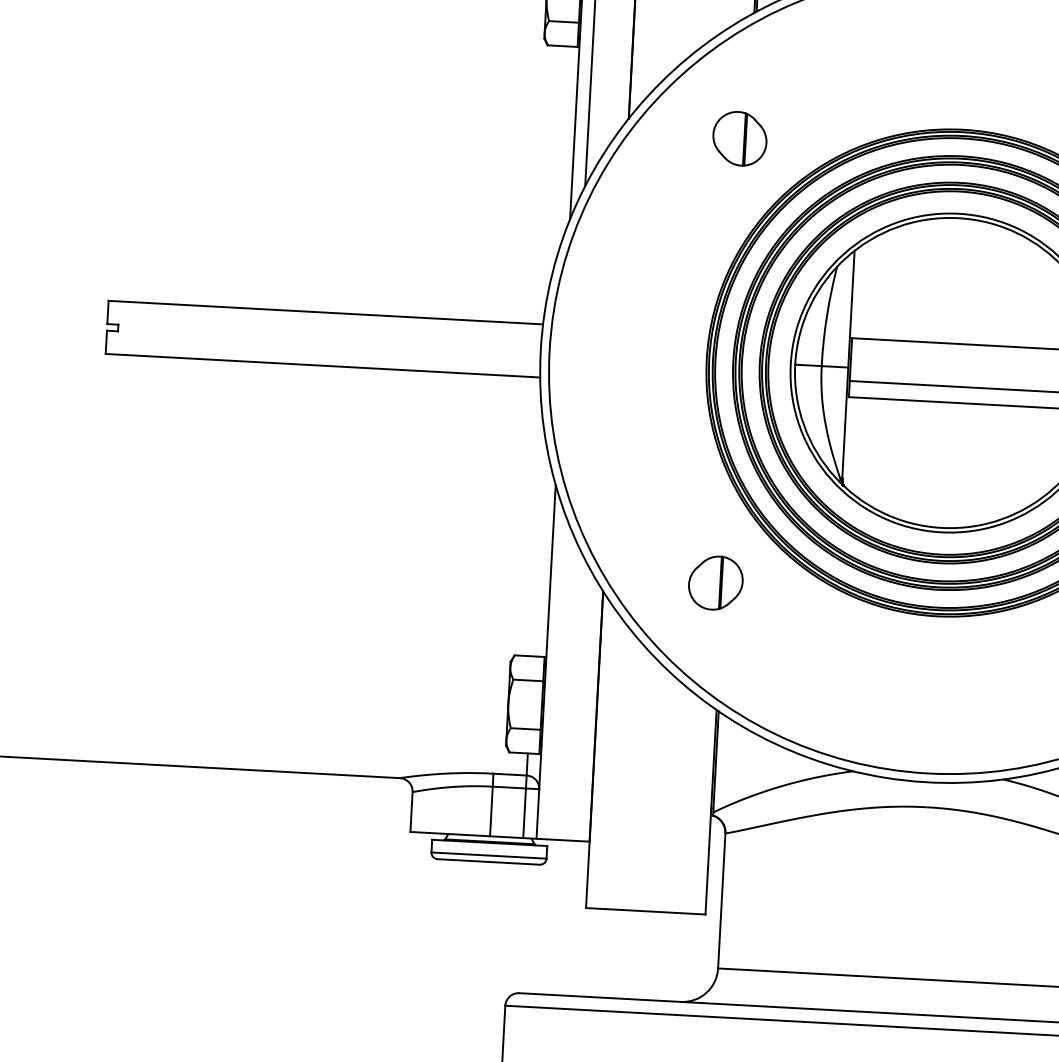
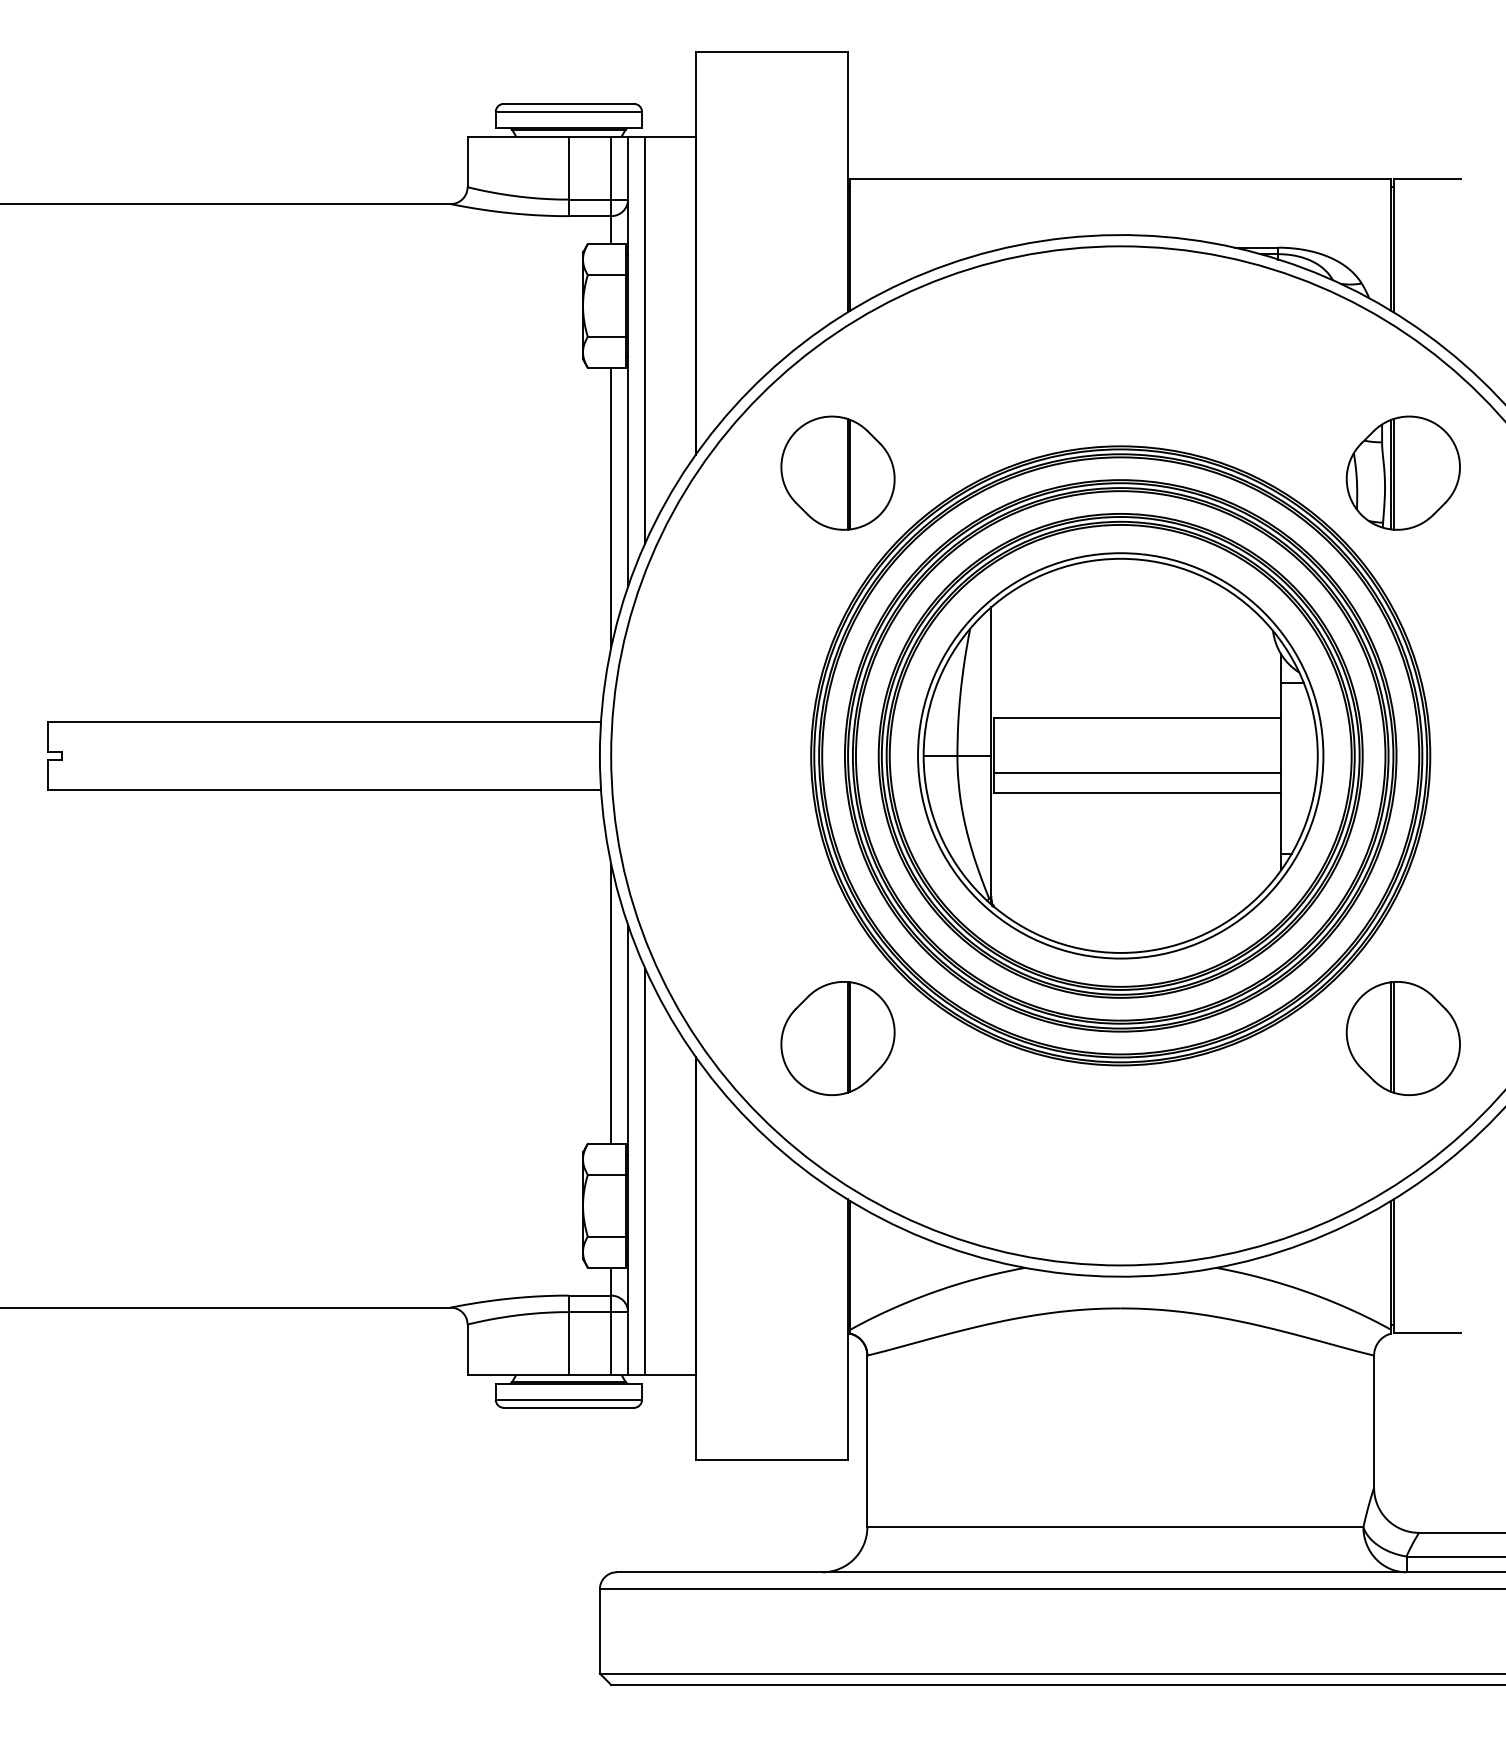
part: (739, 138) -> (837, 472), size x1.67
line: (560, 156) -> (611, 507), added
line: (539, 545) -> (611, 1003), added
part: (715, 583) -> (837, 1038), size x1.67
line: (558, 679) -> (644, 1171), added

